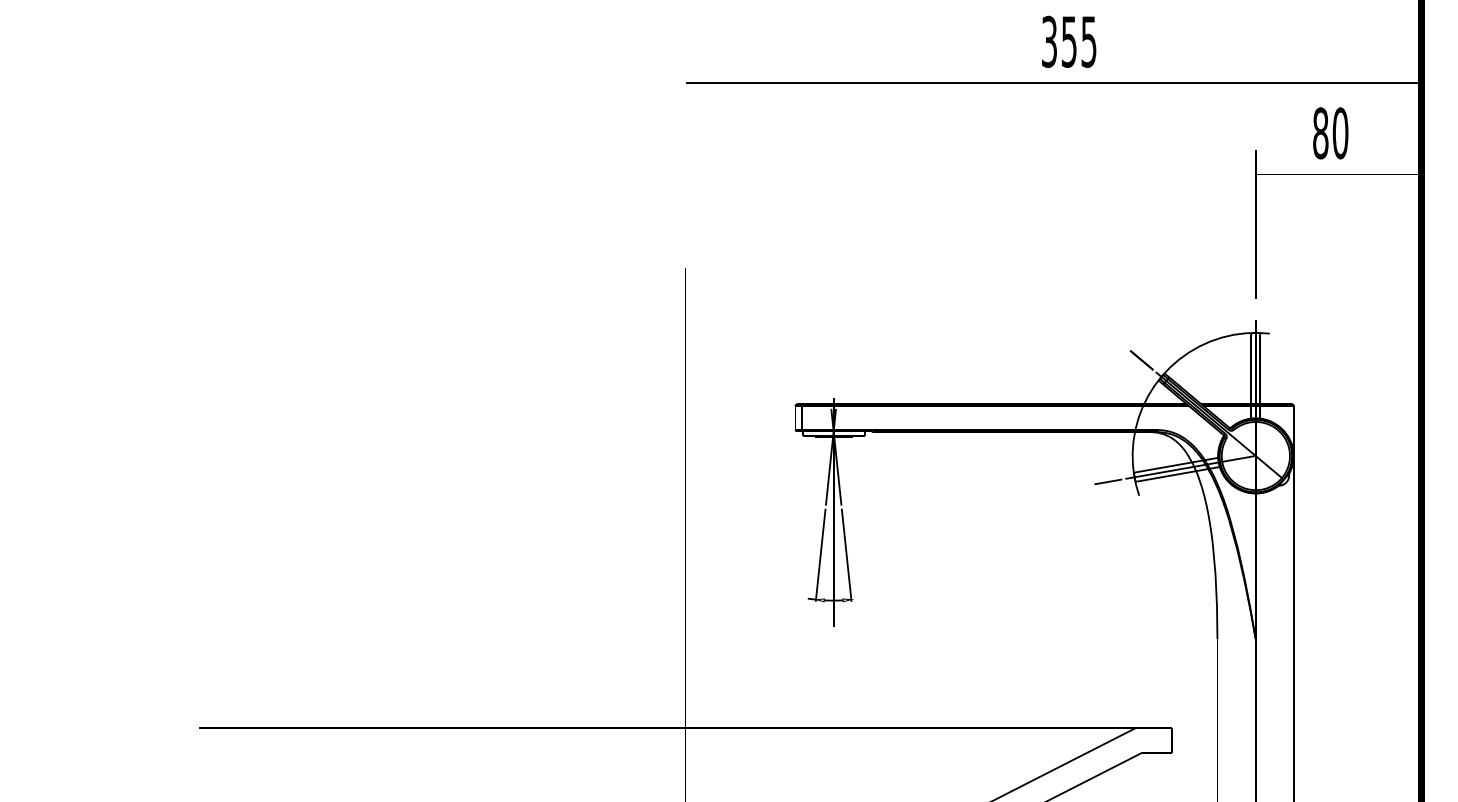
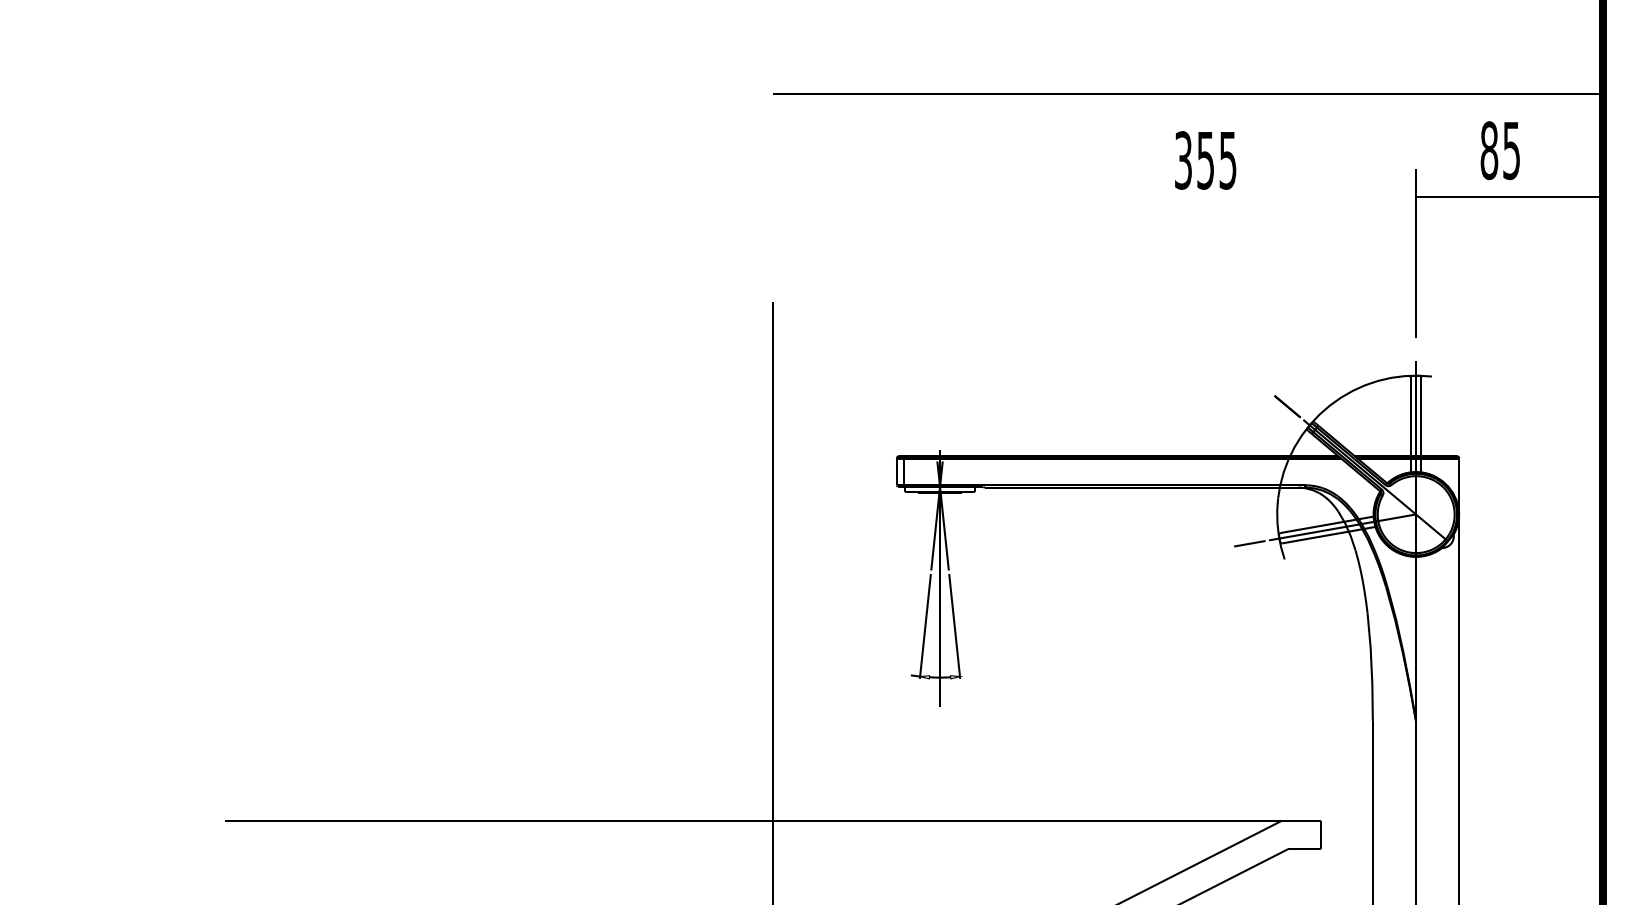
text: (1069, 41) -> (1205, 160), moved
text: (1340, 133) -> (1511, 150), 80 -> 85

